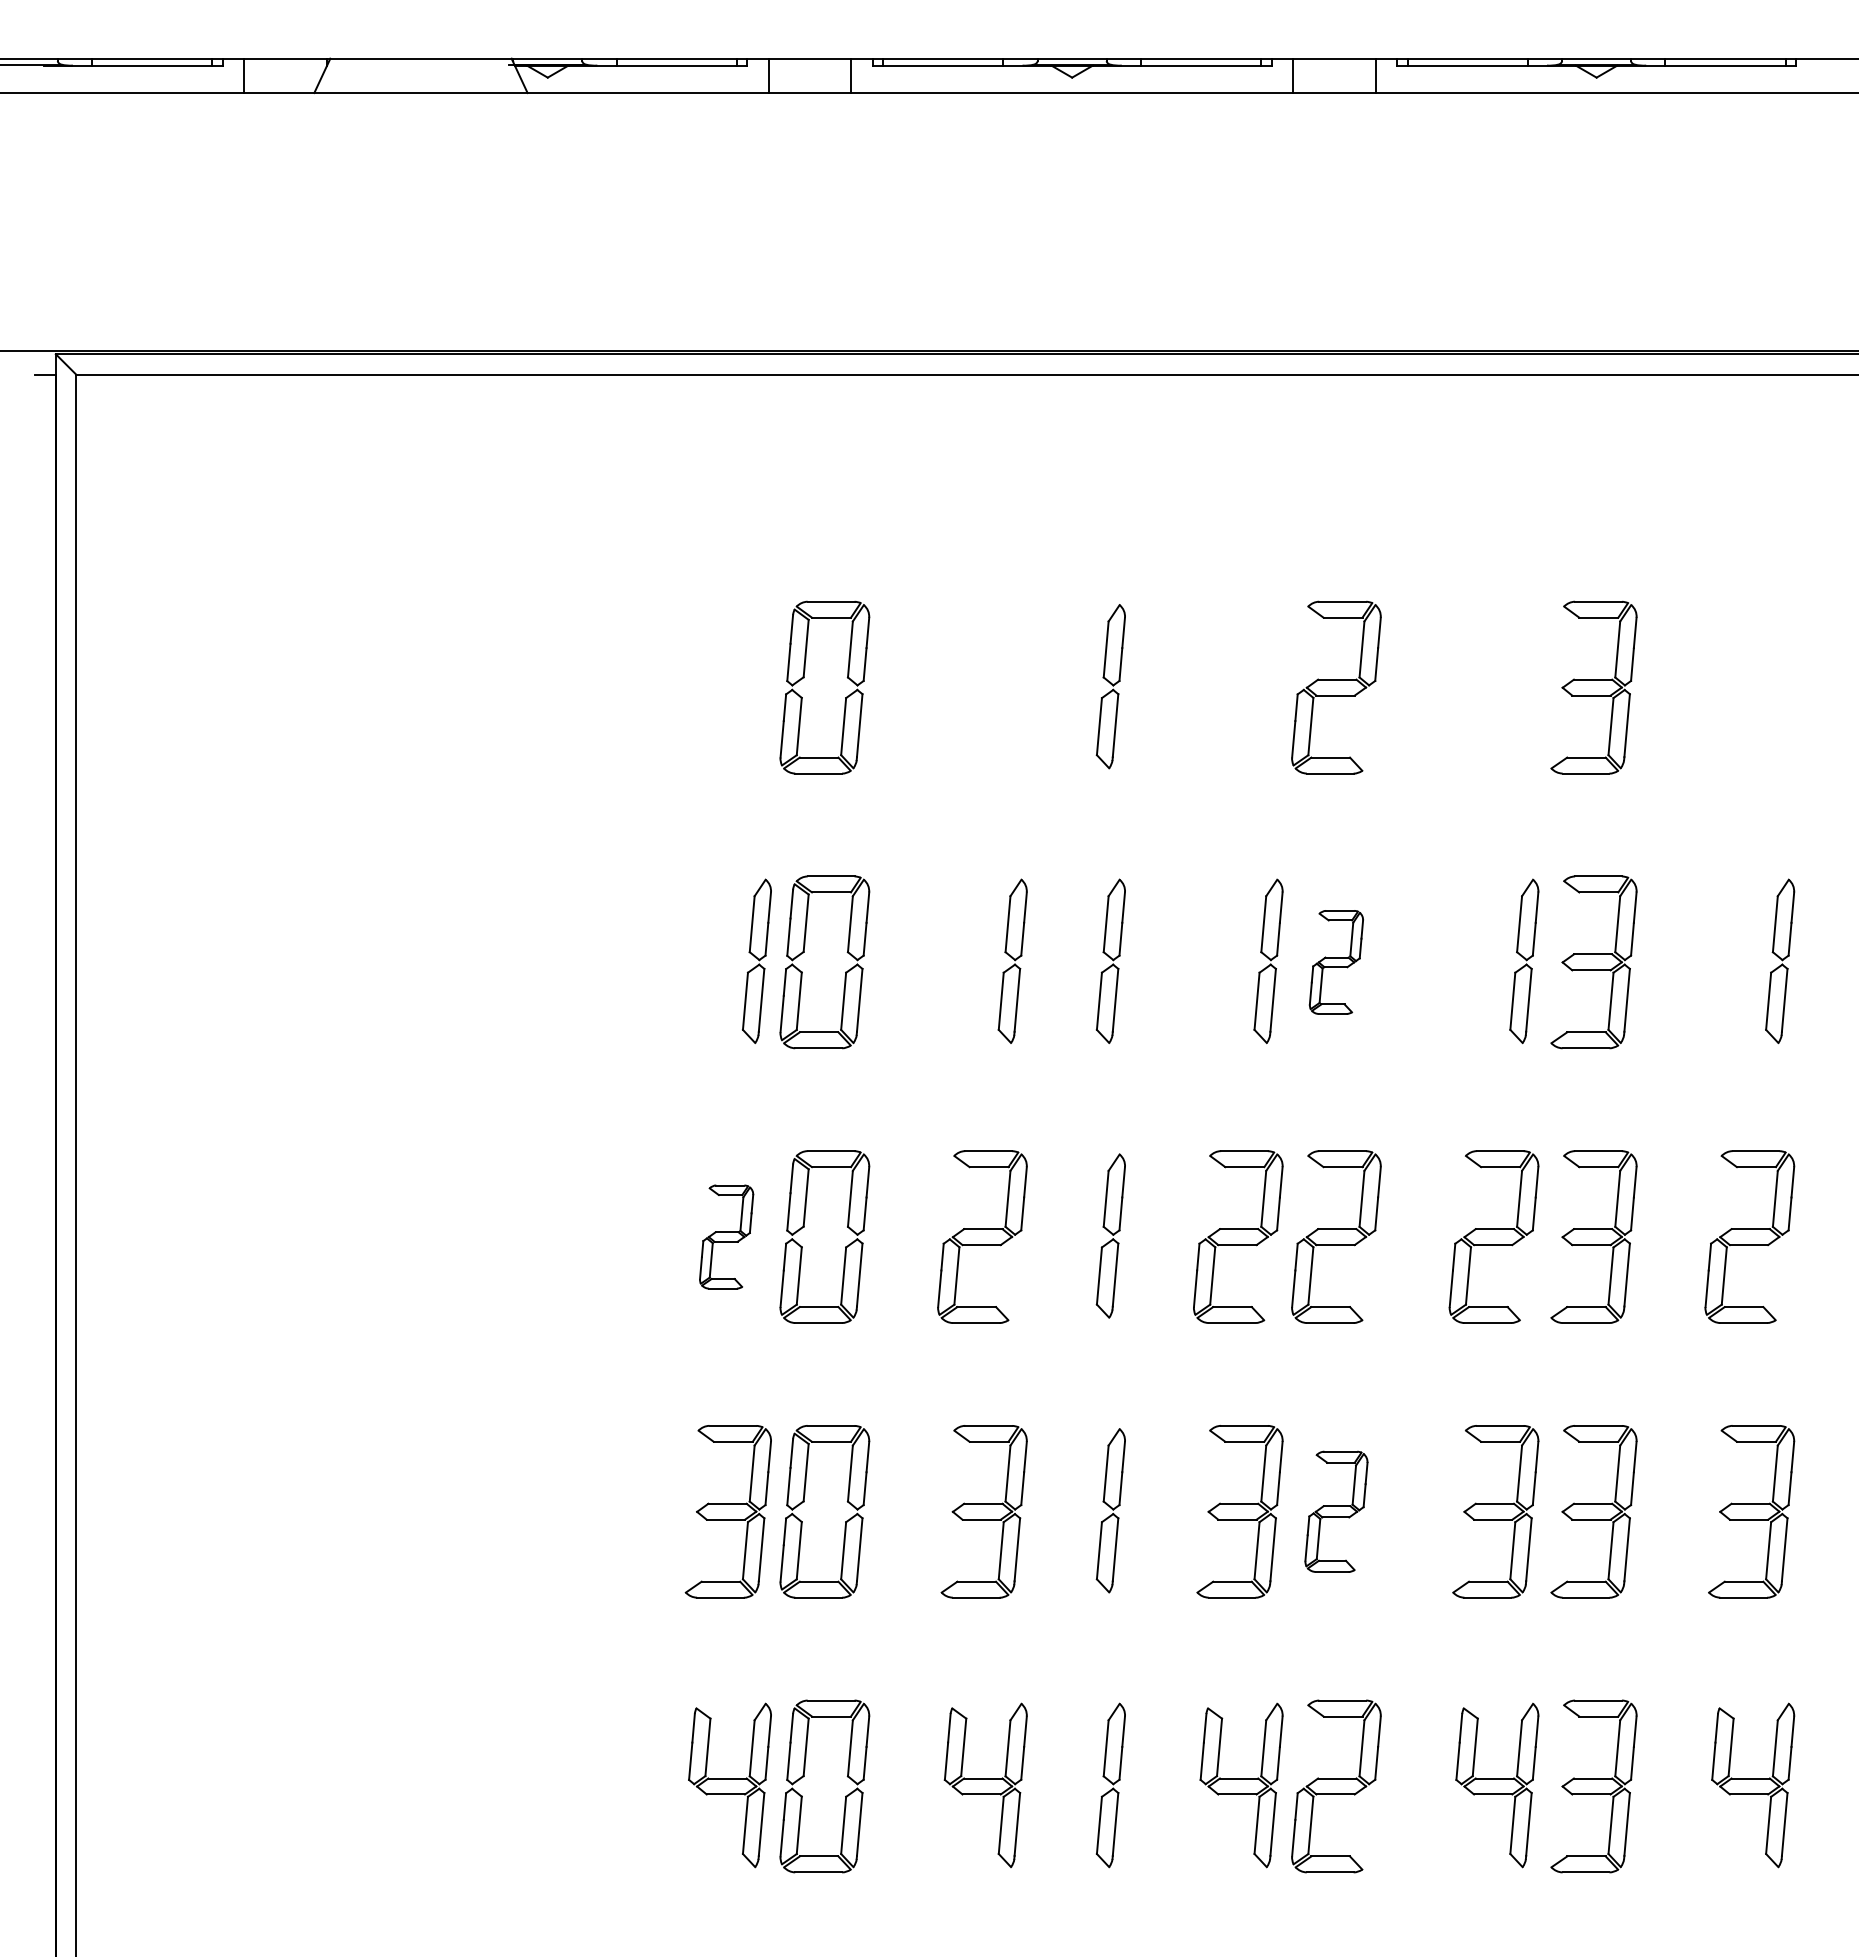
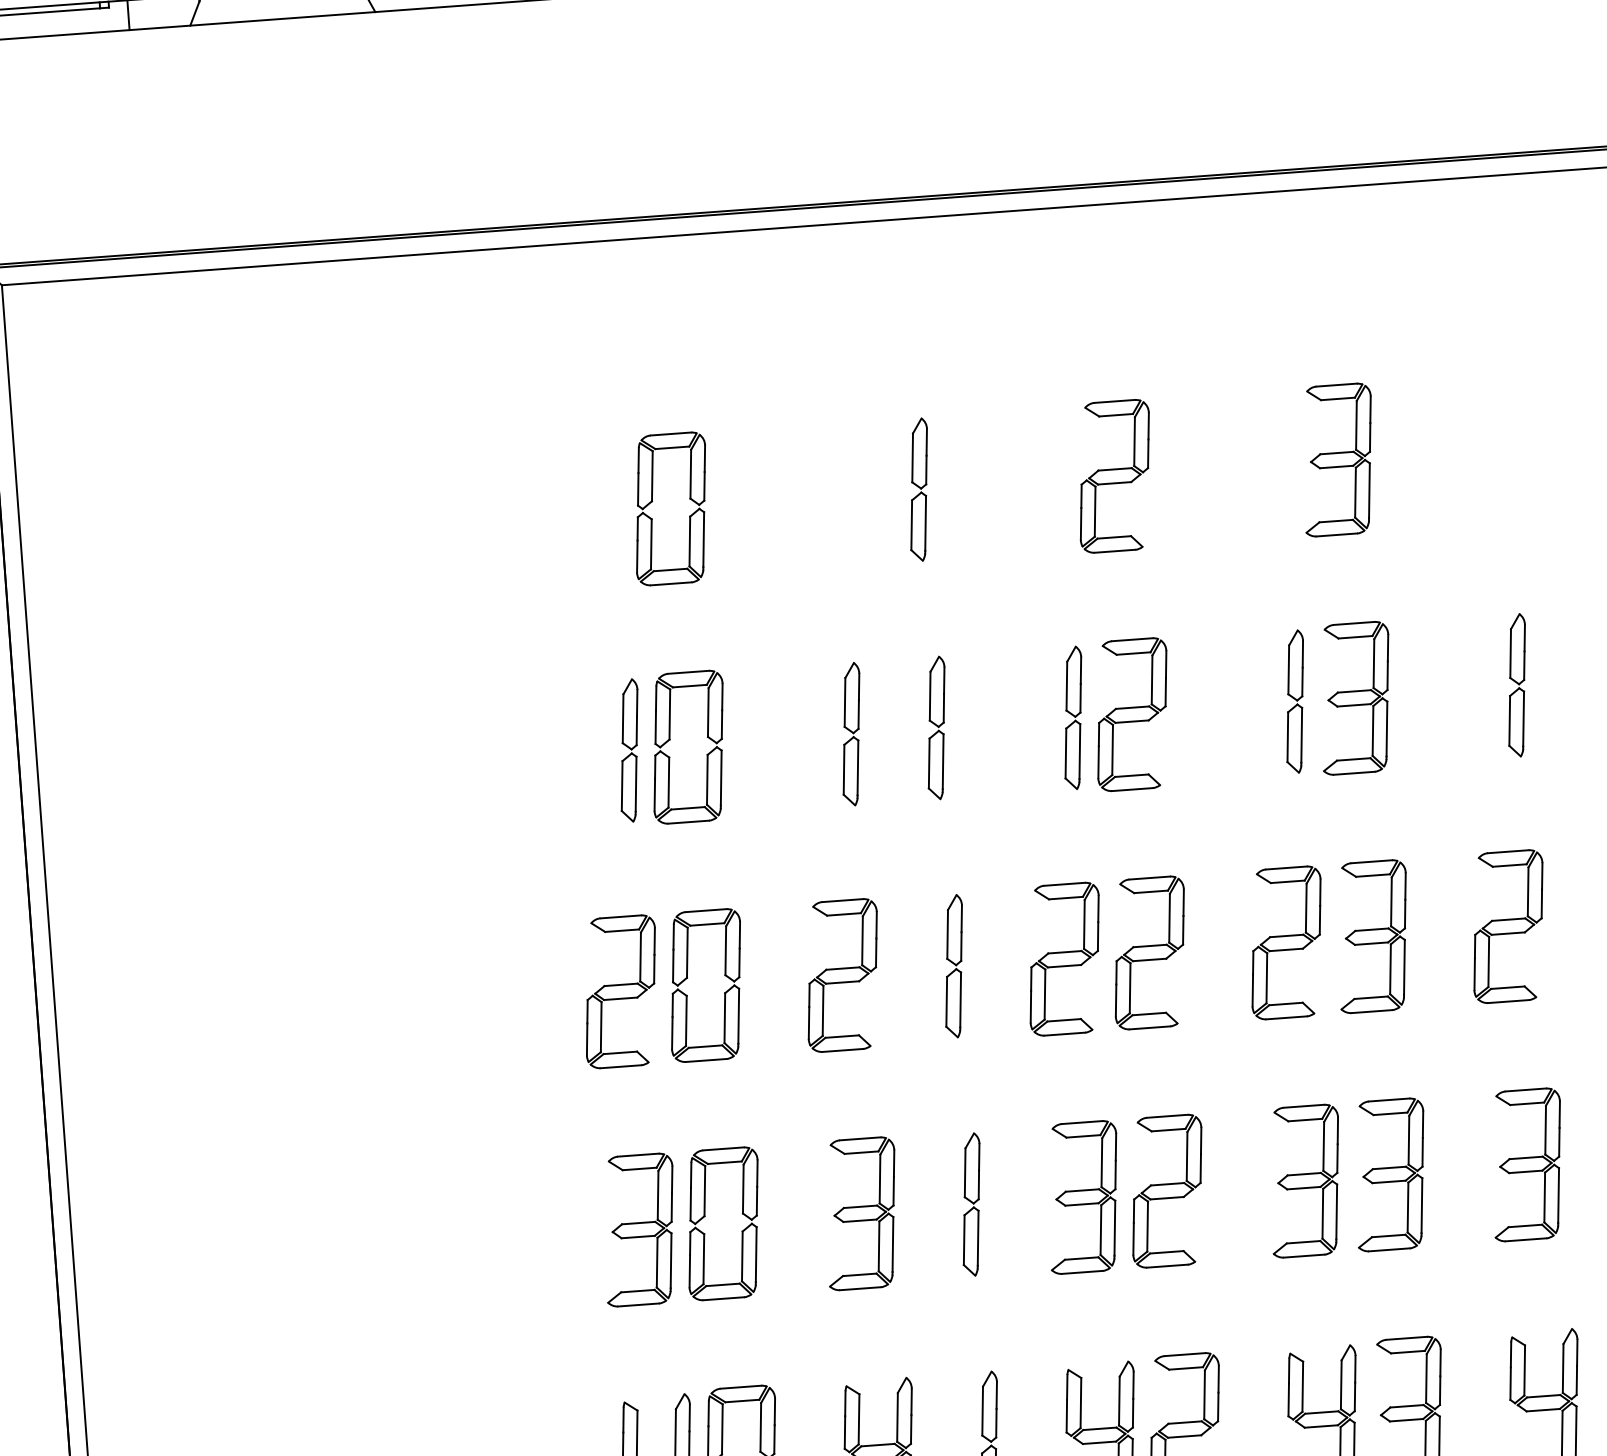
part: (1336, 962) -> (1132, 714), size x1.67
part: (726, 1236) -> (620, 991), size x1.67
part: (1336, 1511) -> (1167, 1191), size x1.43

